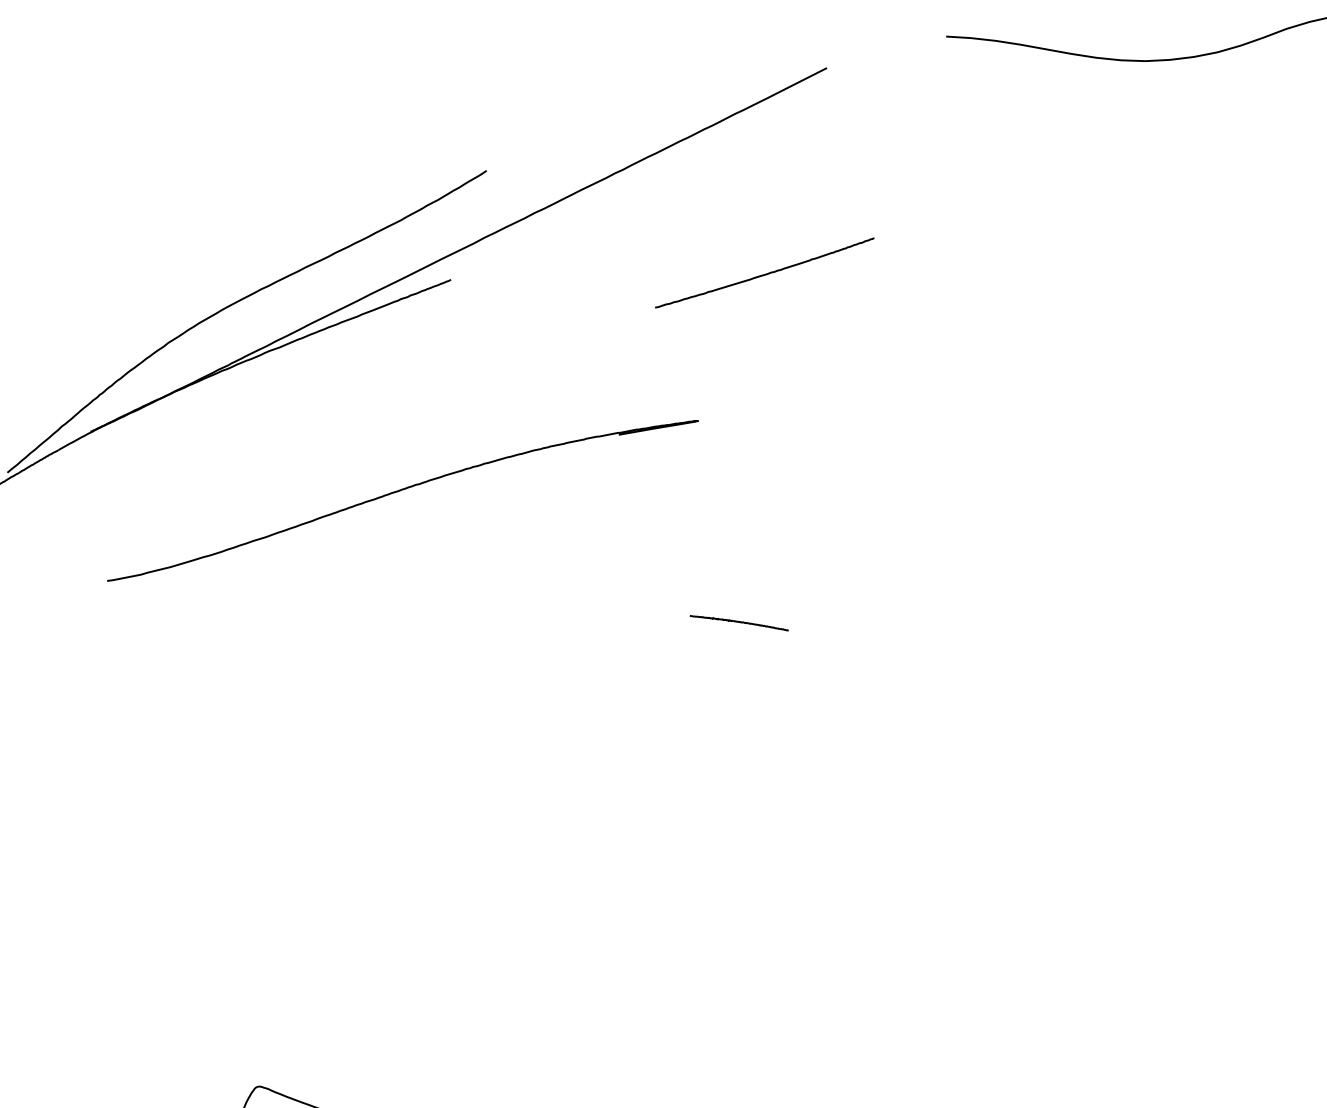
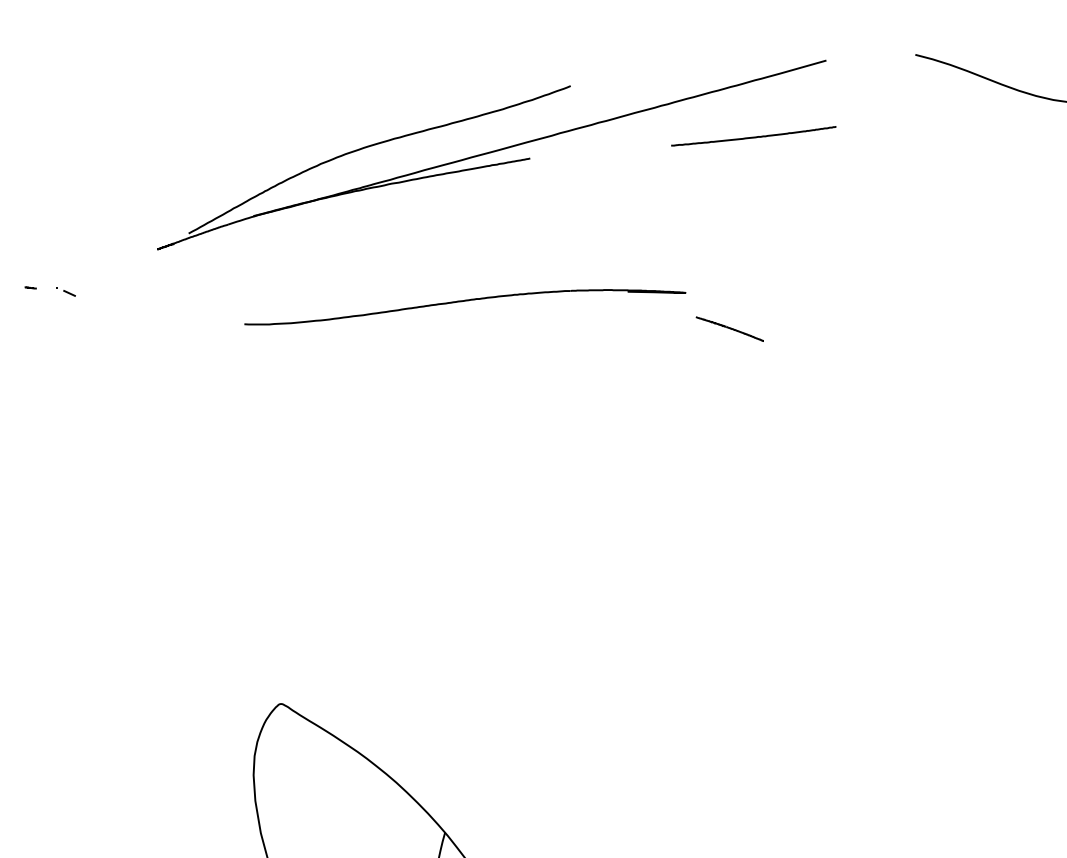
curve: (764, 273) -> (753, 136), moved
line: (738, 622) -> (729, 328), moved

